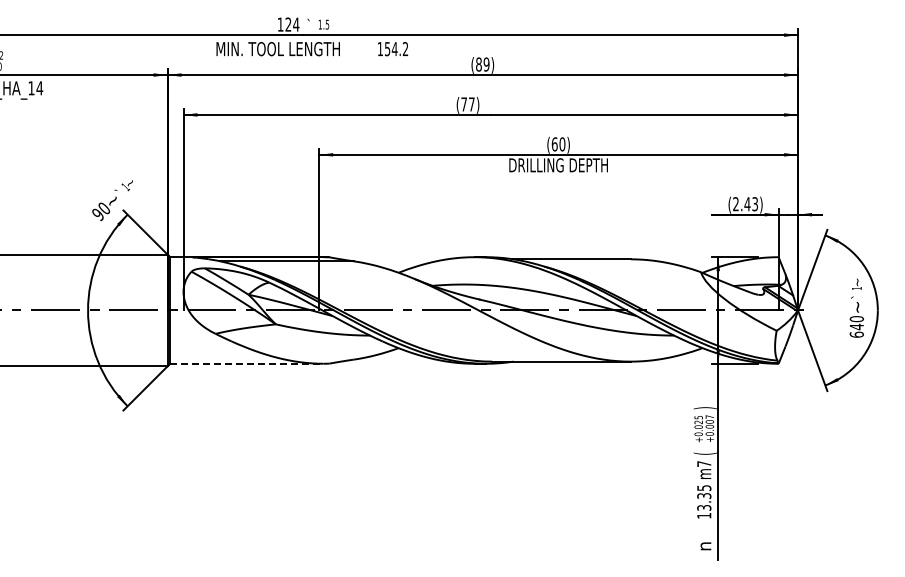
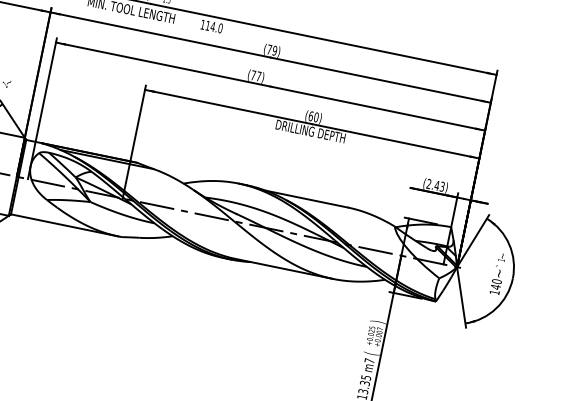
text: (396, 49) -> (214, 27), 154.2 -> 114.0
text: (478, 64) -> (269, 49), (89) -> (79)
text: (856, 334) -> (494, 292), 640 -> 140
line: (246, 363) -> (64, 225), dashed -> solid

